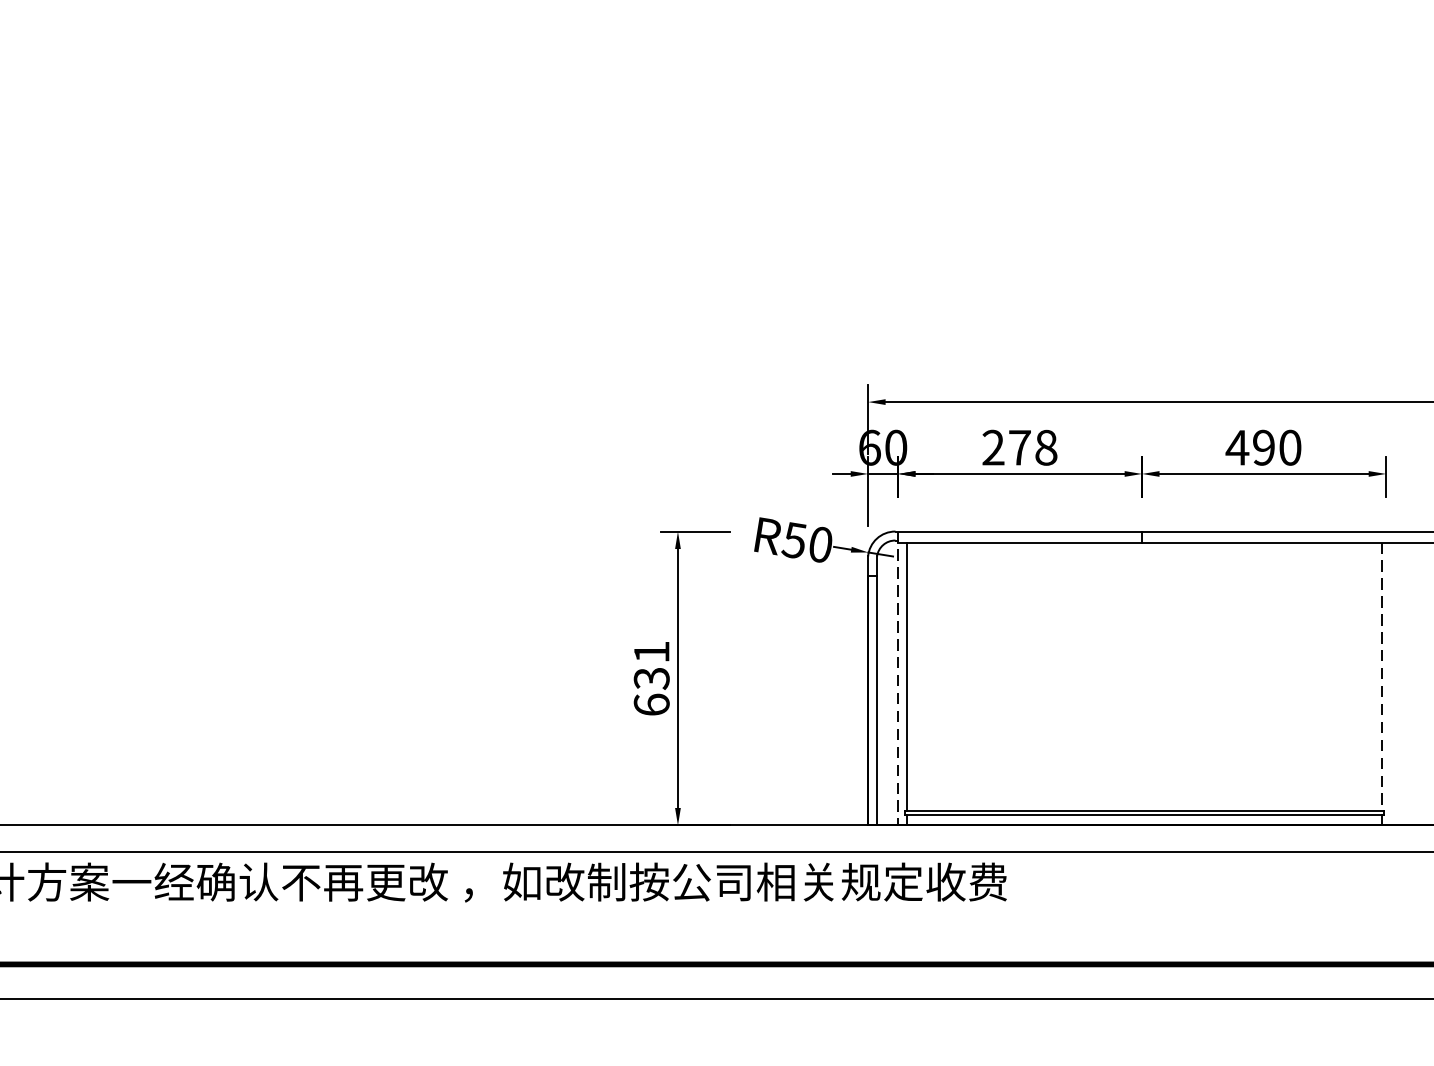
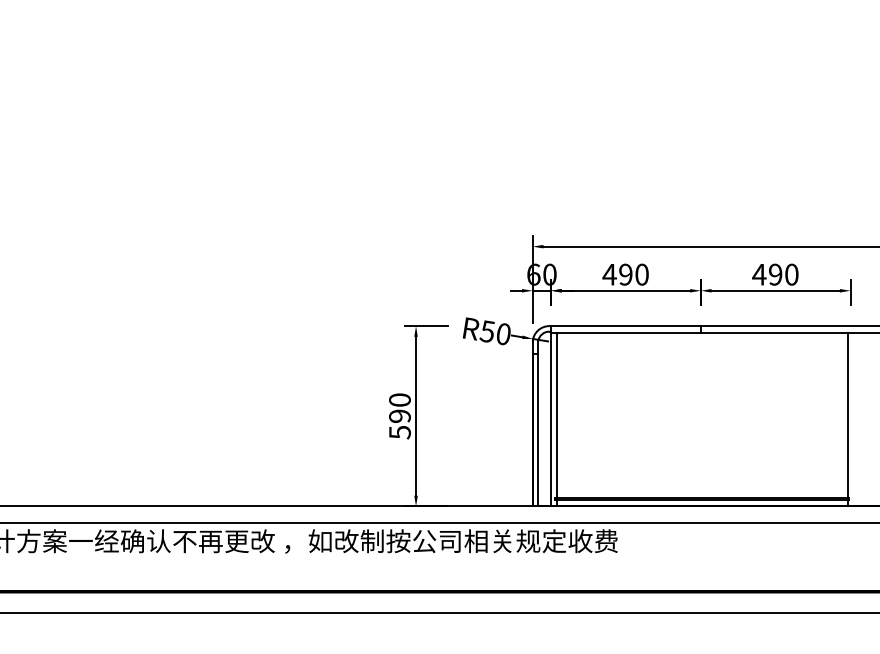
text: (1019, 447) -> (625, 274), 278 -> 490
line: (1381, 677) -> (847, 415), dashed -> solid
text: (651, 678) -> (399, 416), 631 -> 590
line: (898, 678) -> (551, 416), dashed -> solid

